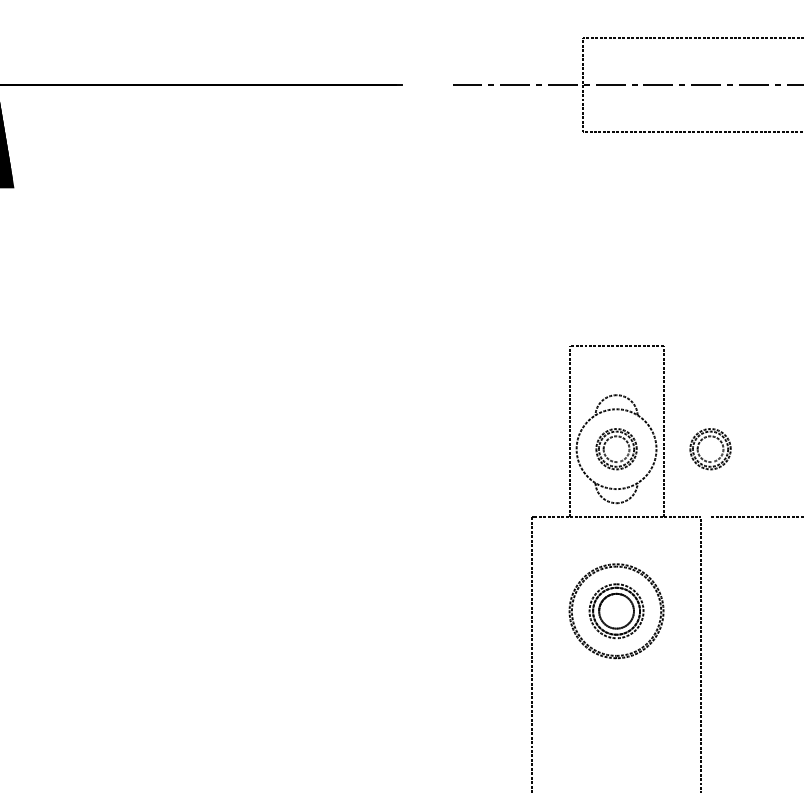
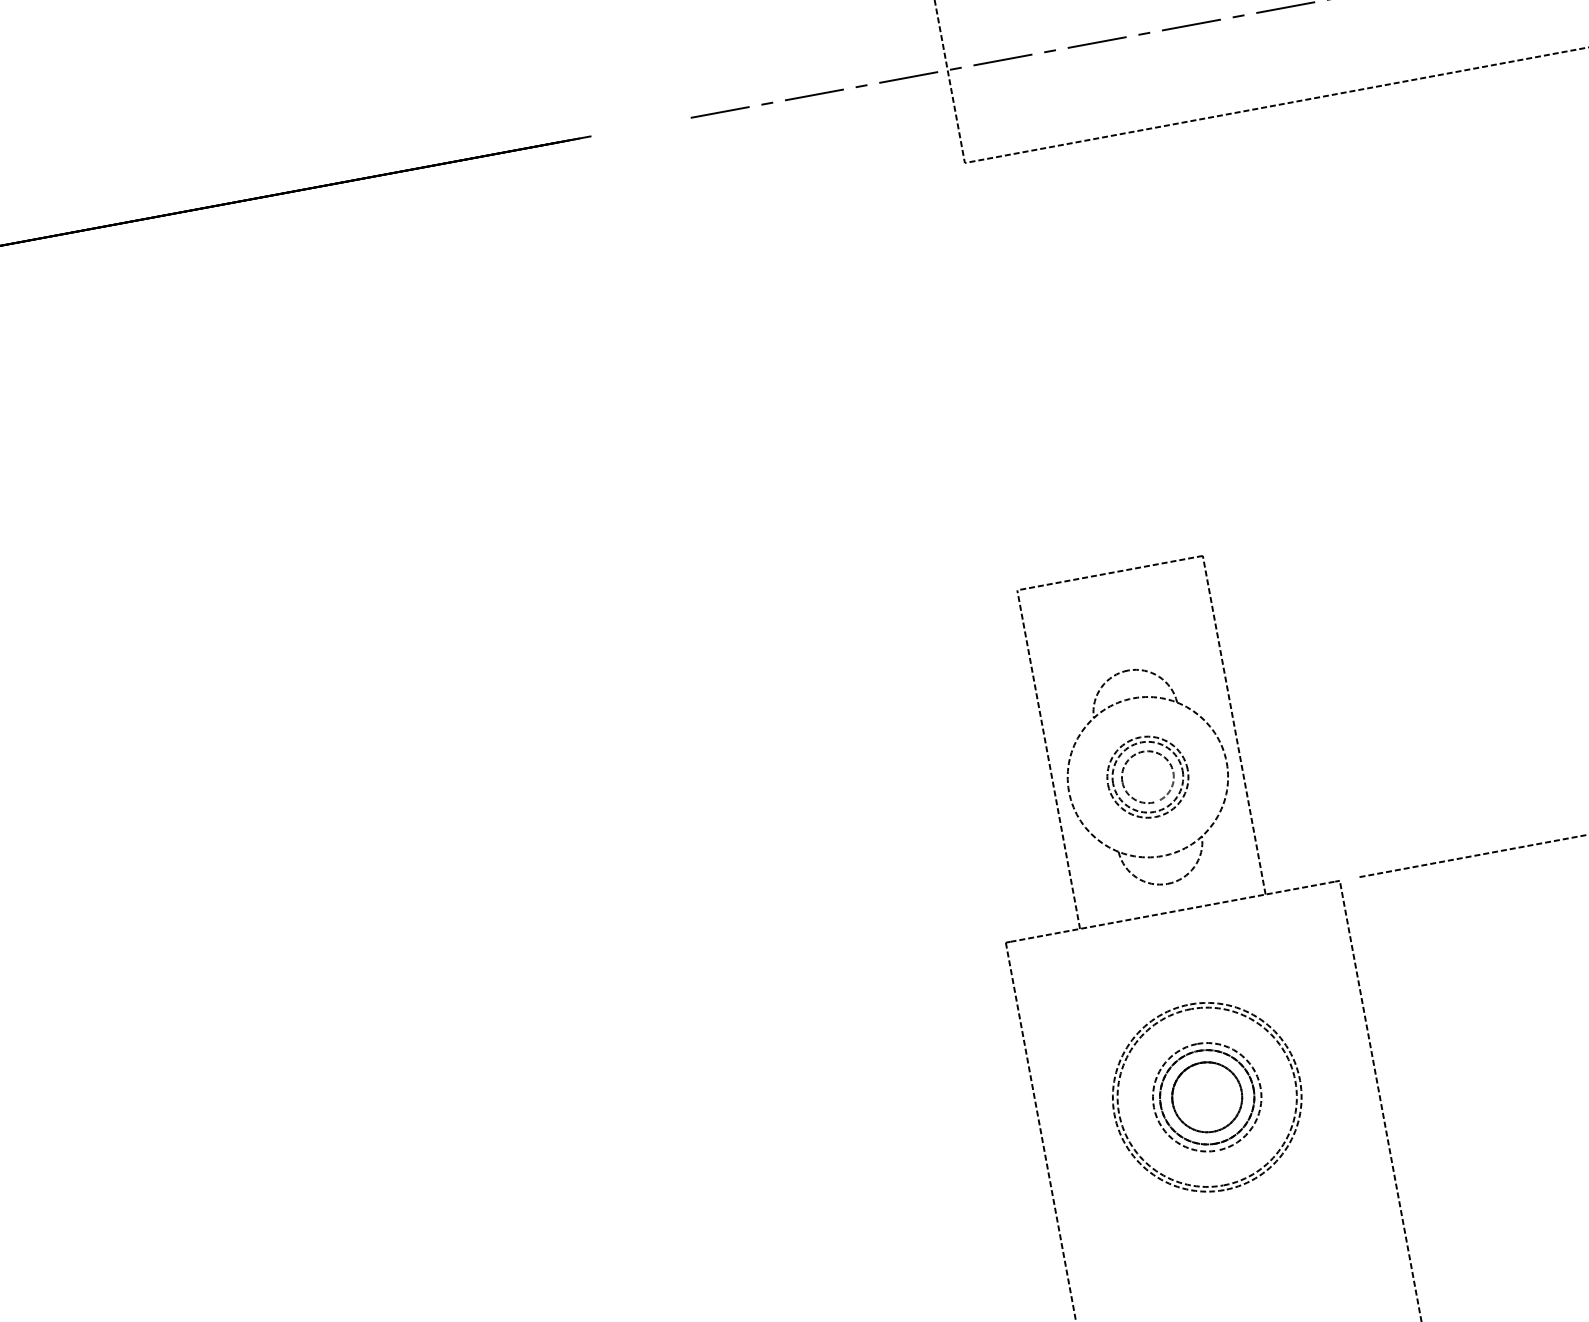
part: (710, 449) -> (1333, 743), removed

